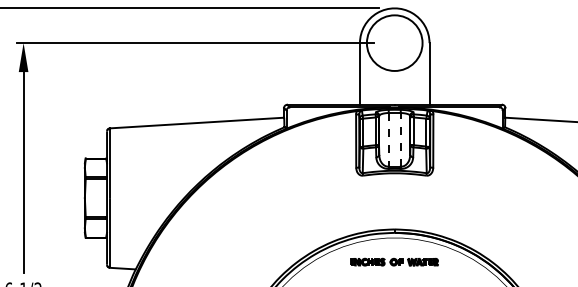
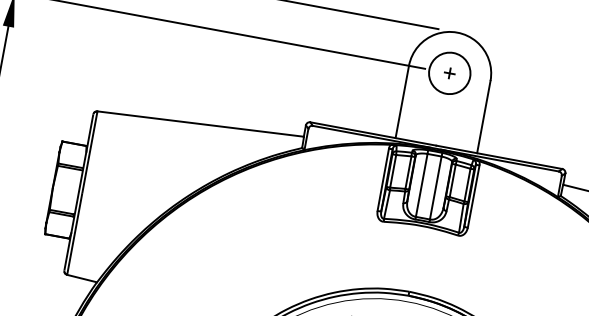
circle: (394, 42) -> (449, 72), size x0.62
part: (394, 42) -> (449, 72), added
line: (388, 139) -> (421, 184), dashed -> solid
line: (400, 139) -> (435, 187), dashed -> solid

